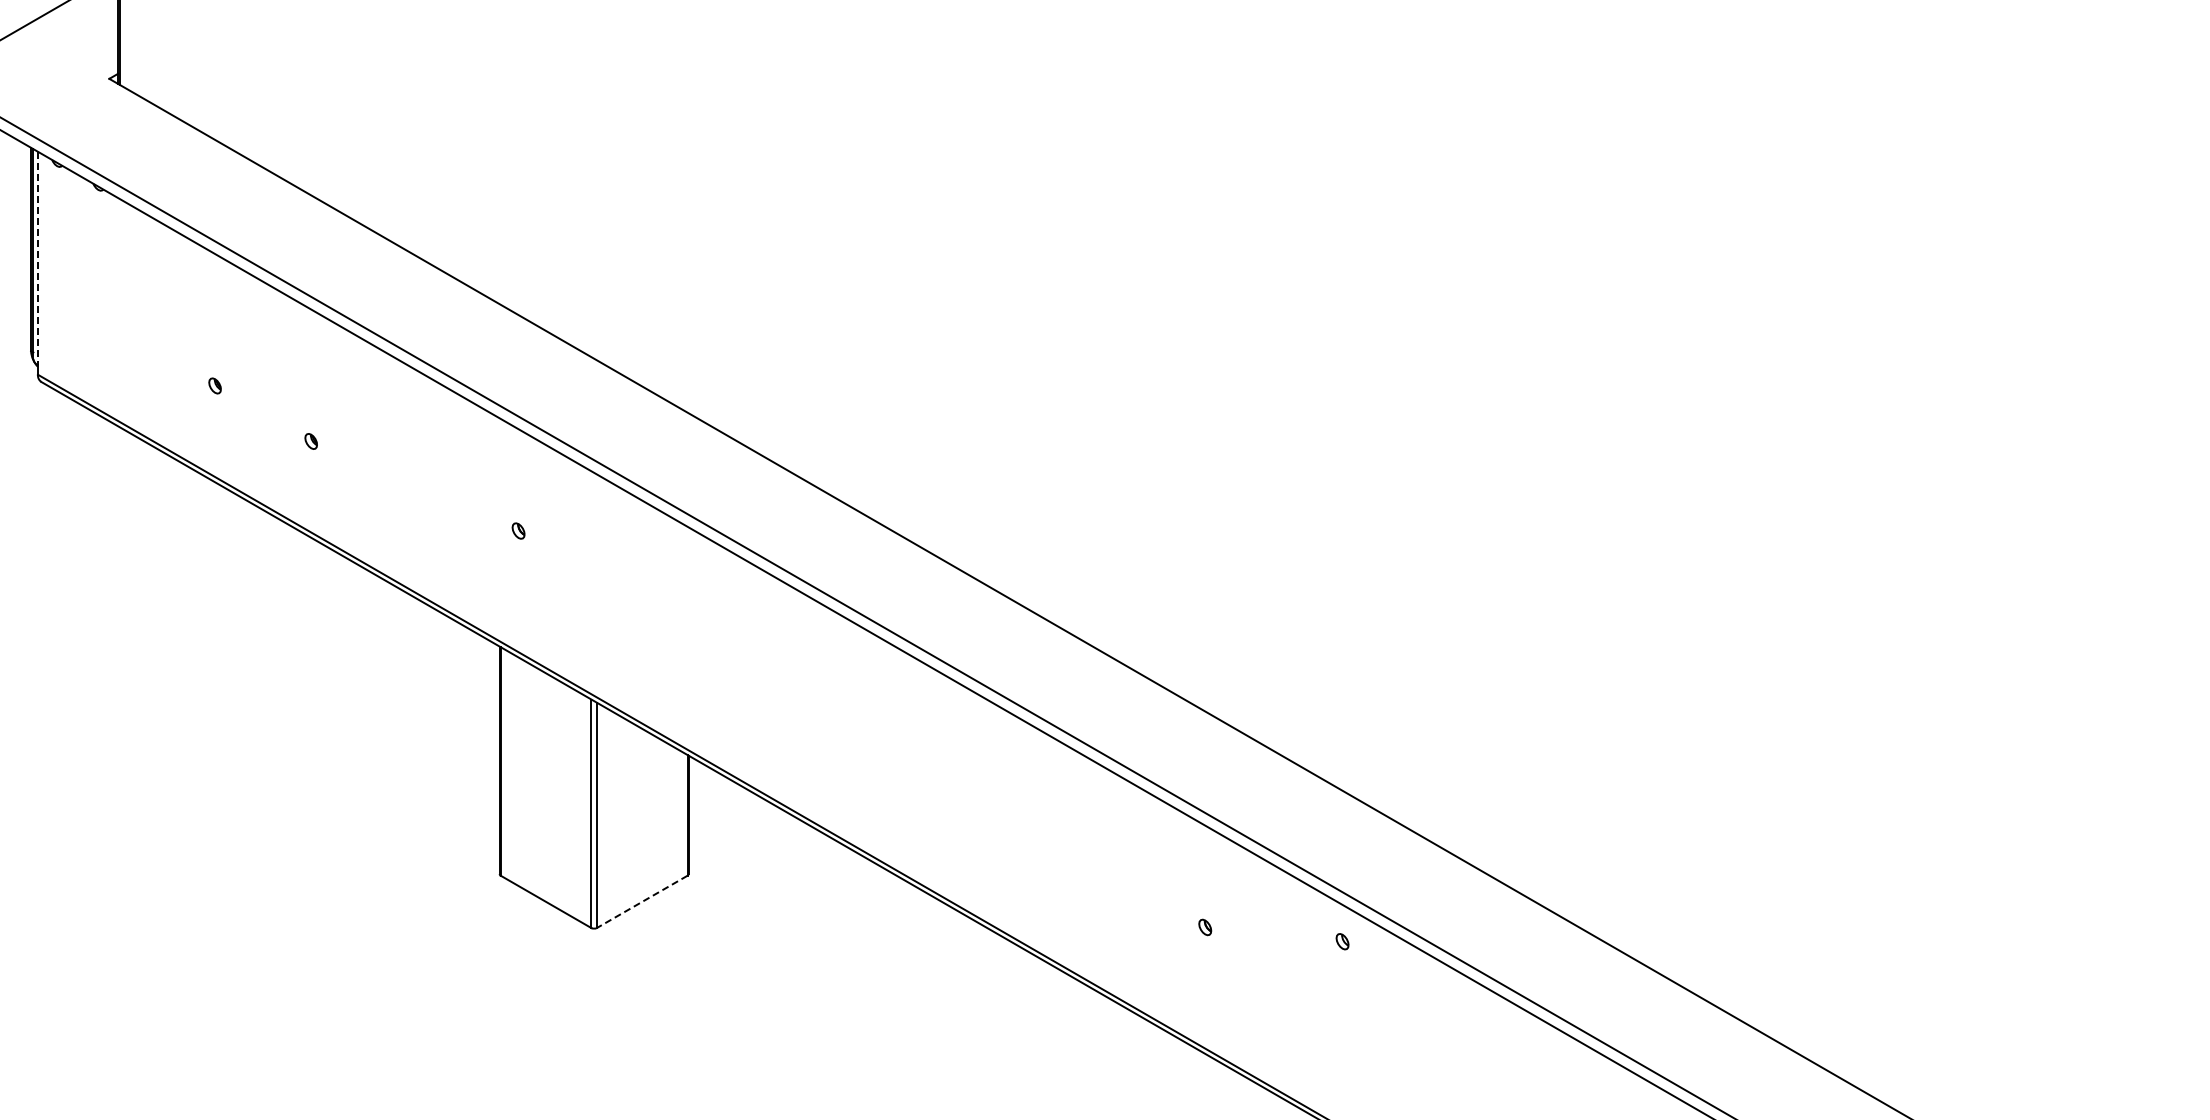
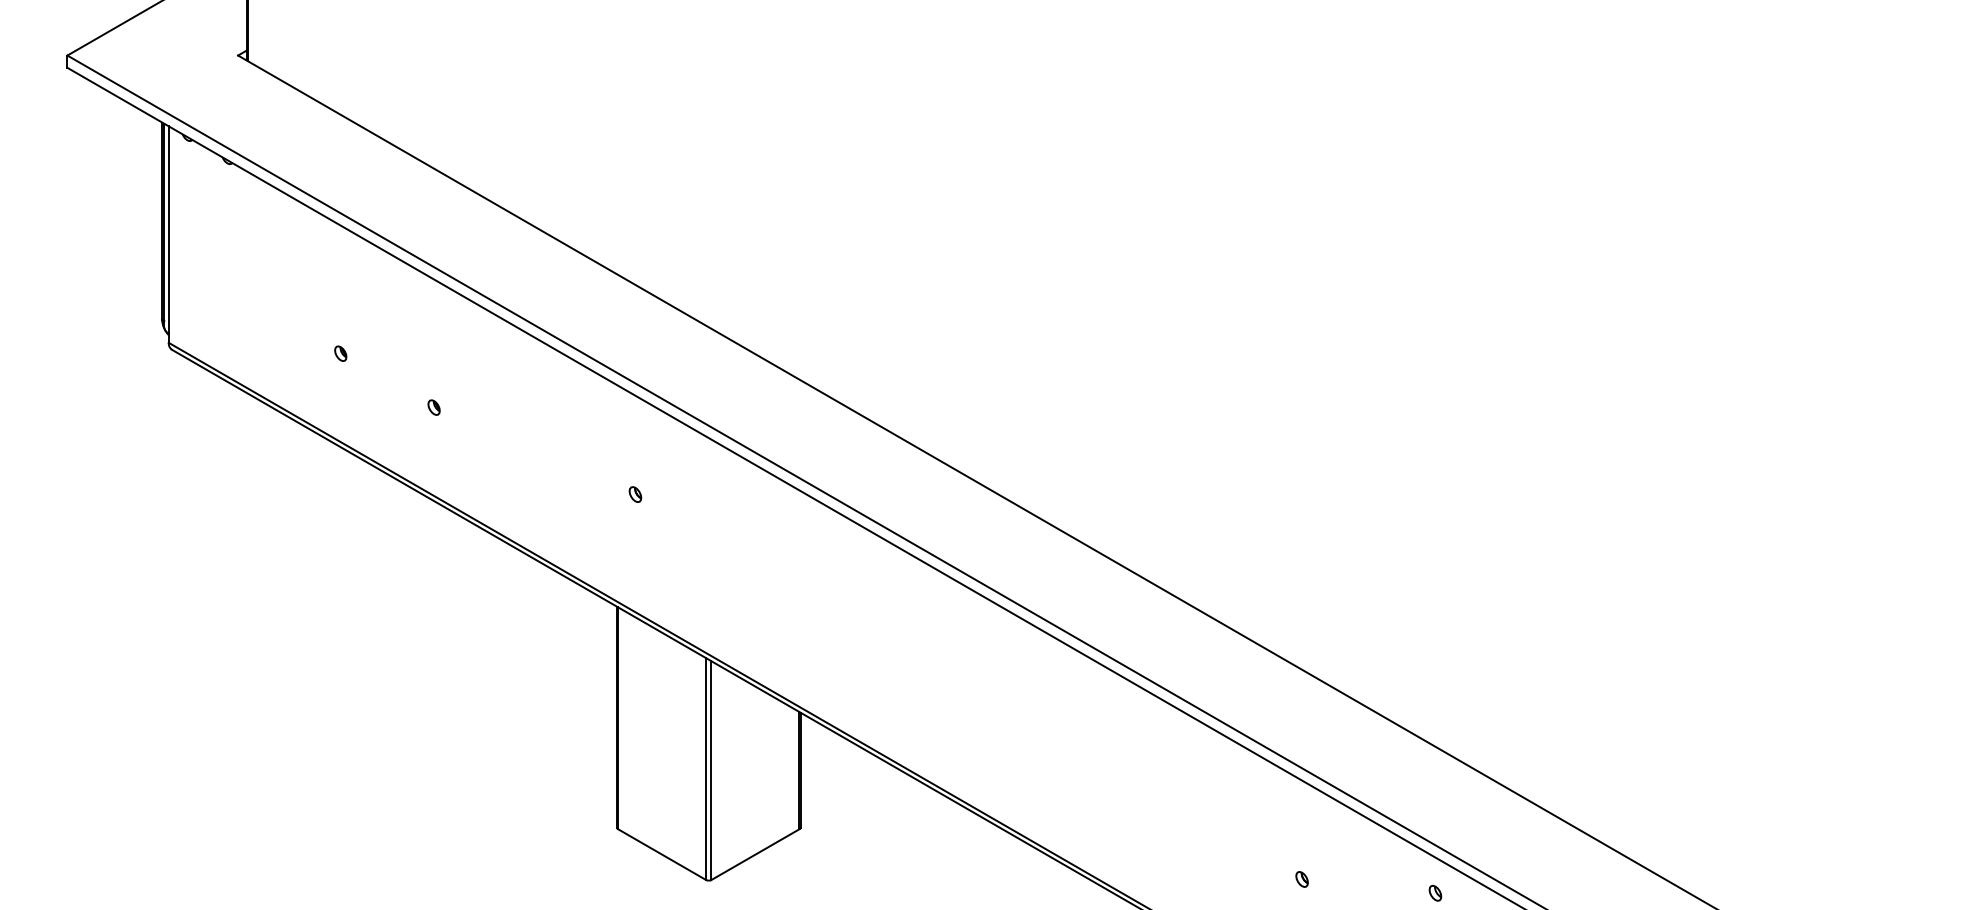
line: (37, 258) -> (168, 229), dashed -> solid
line: (641, 902) -> (754, 855), dashed -> solid

